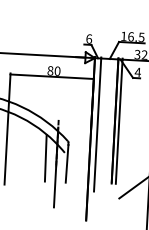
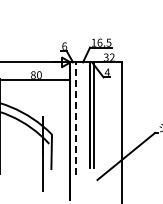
line: (97, 124) -> (75, 118), solid -> dashed
line: (45, 158) -> (33, 149), removed

